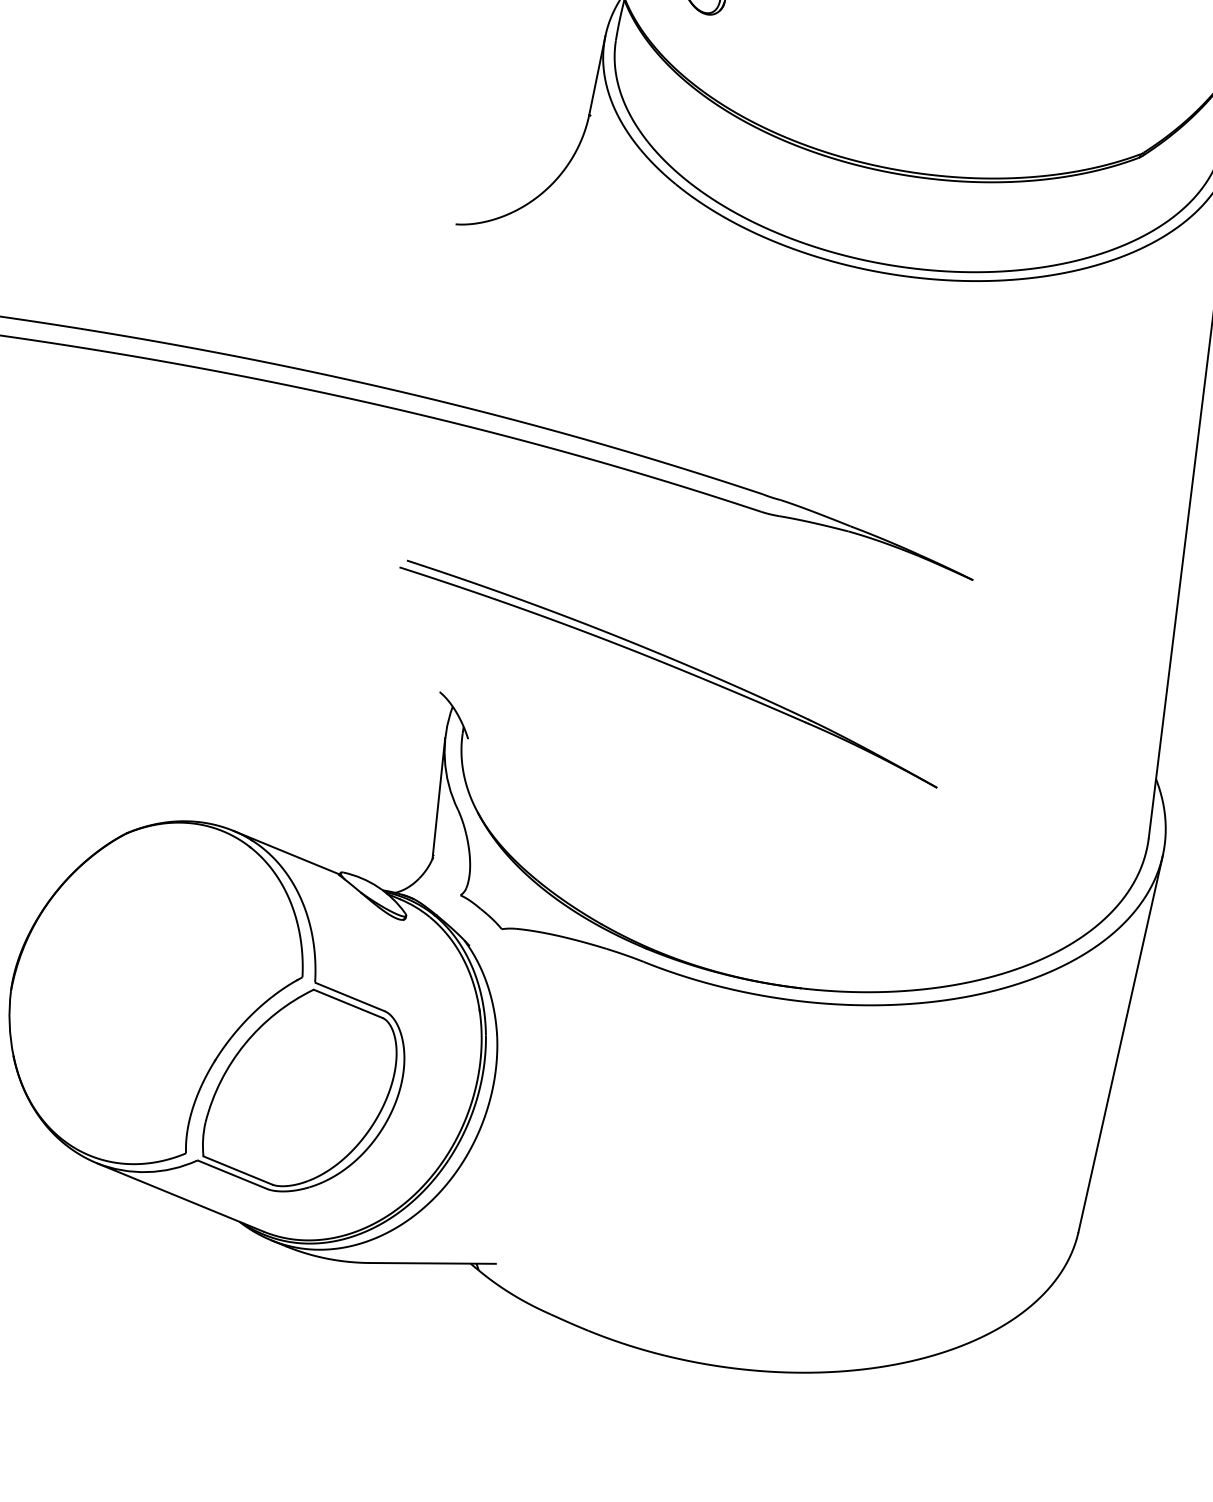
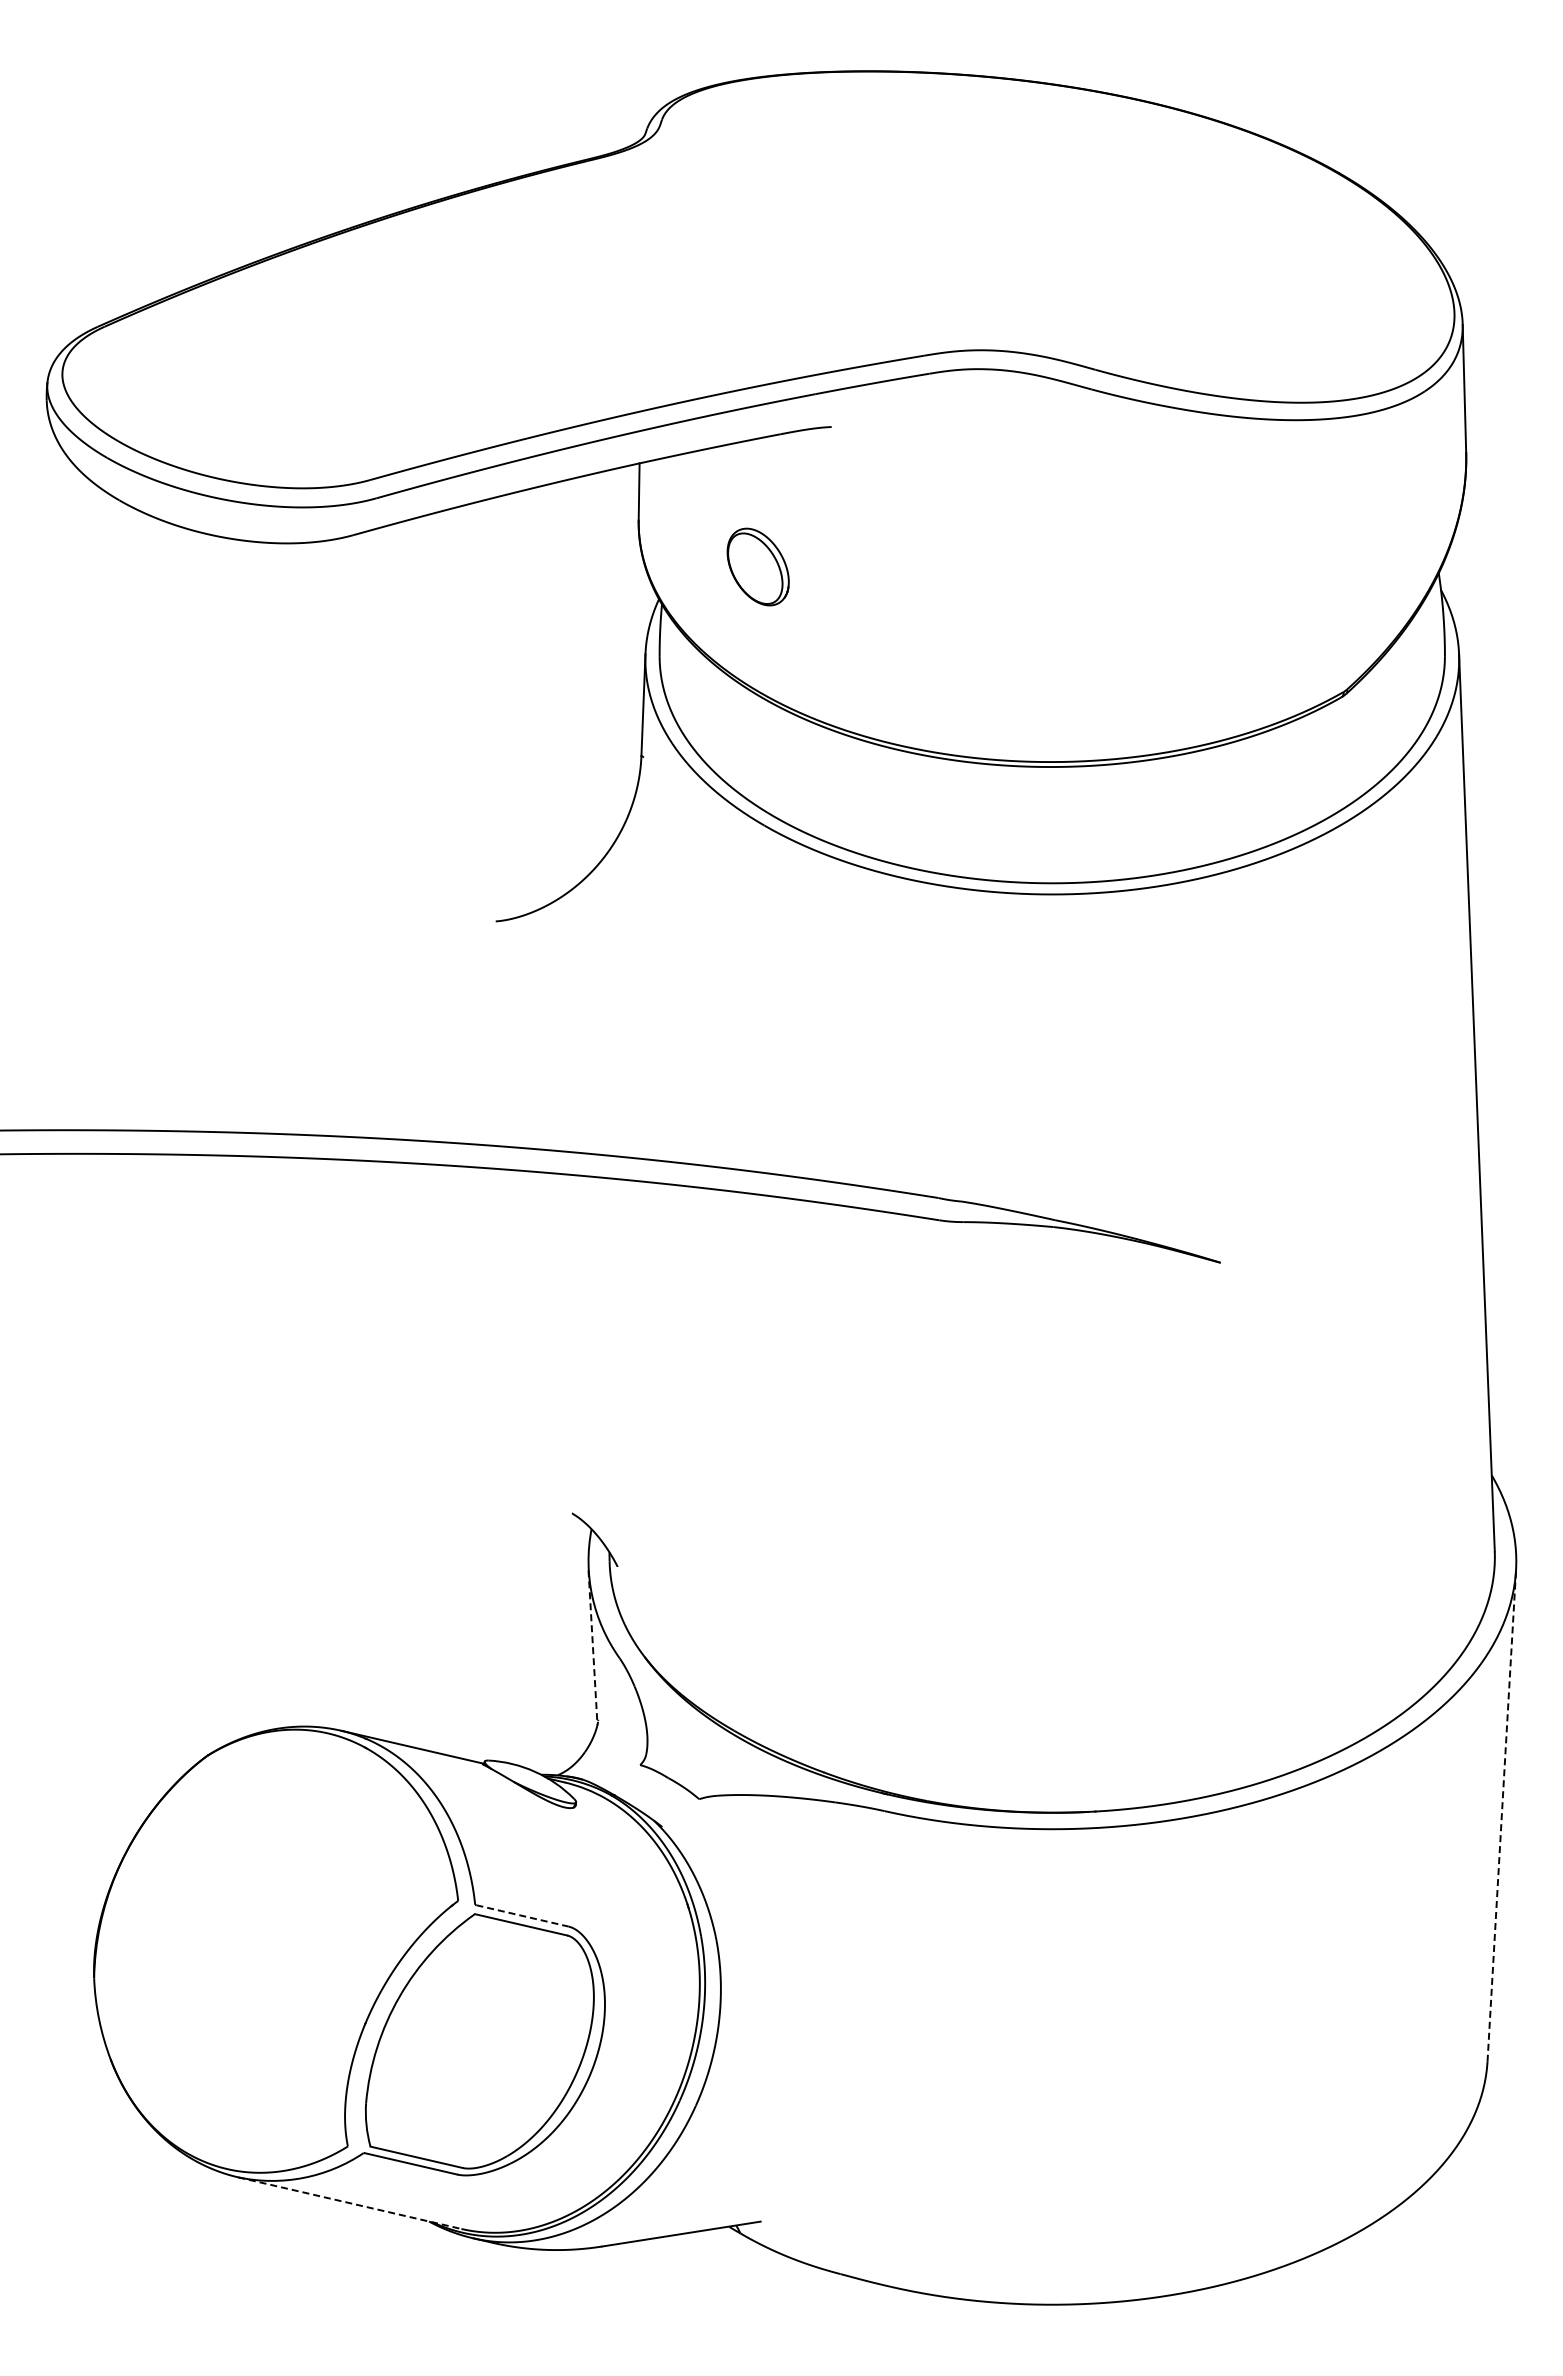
part: (672, 667) -> (860, 1434), removed
line: (439, 799) -> (593, 1648), solid -> dashed
line: (351, 997) -> (523, 1916), solid -> dashed
line: (1120, 1043) -> (1501, 1815), solid -> dashed
line: (180, 1197) -> (349, 2203), solid -> dashed

